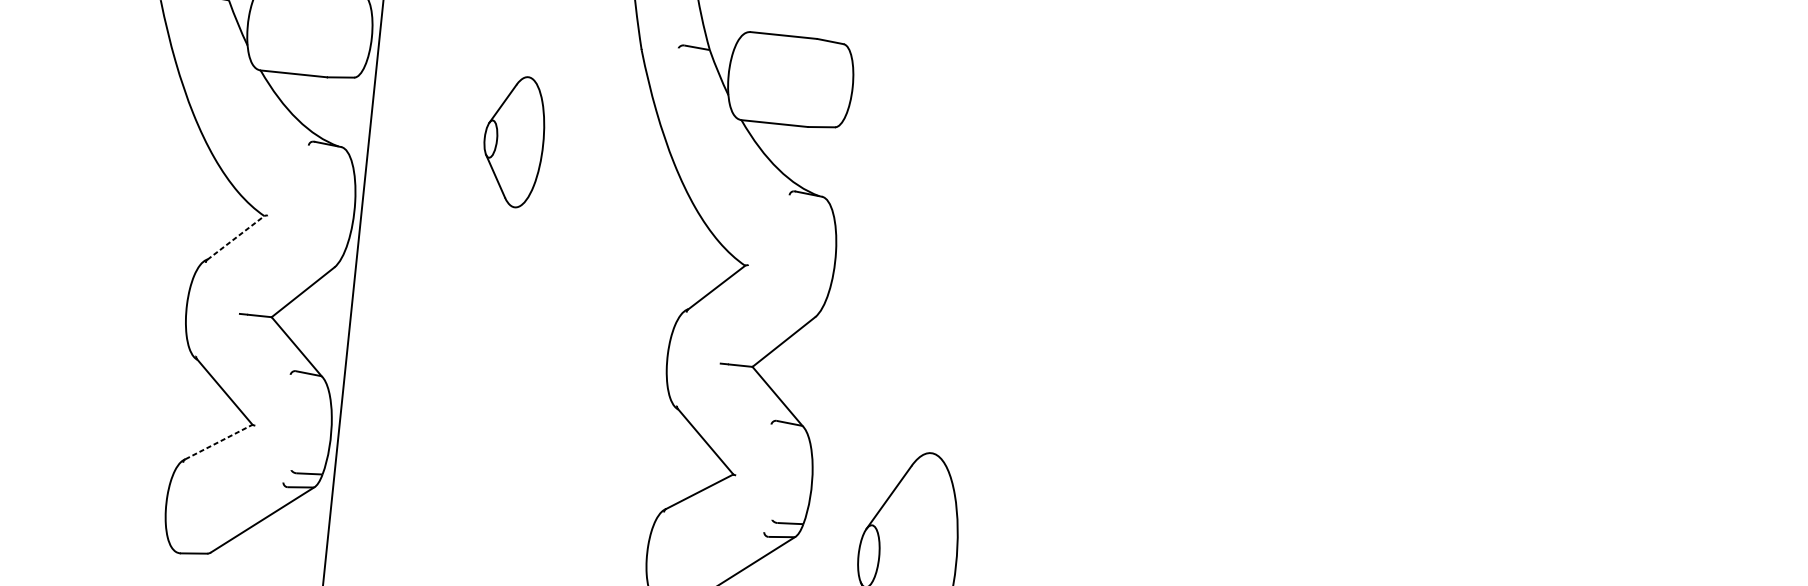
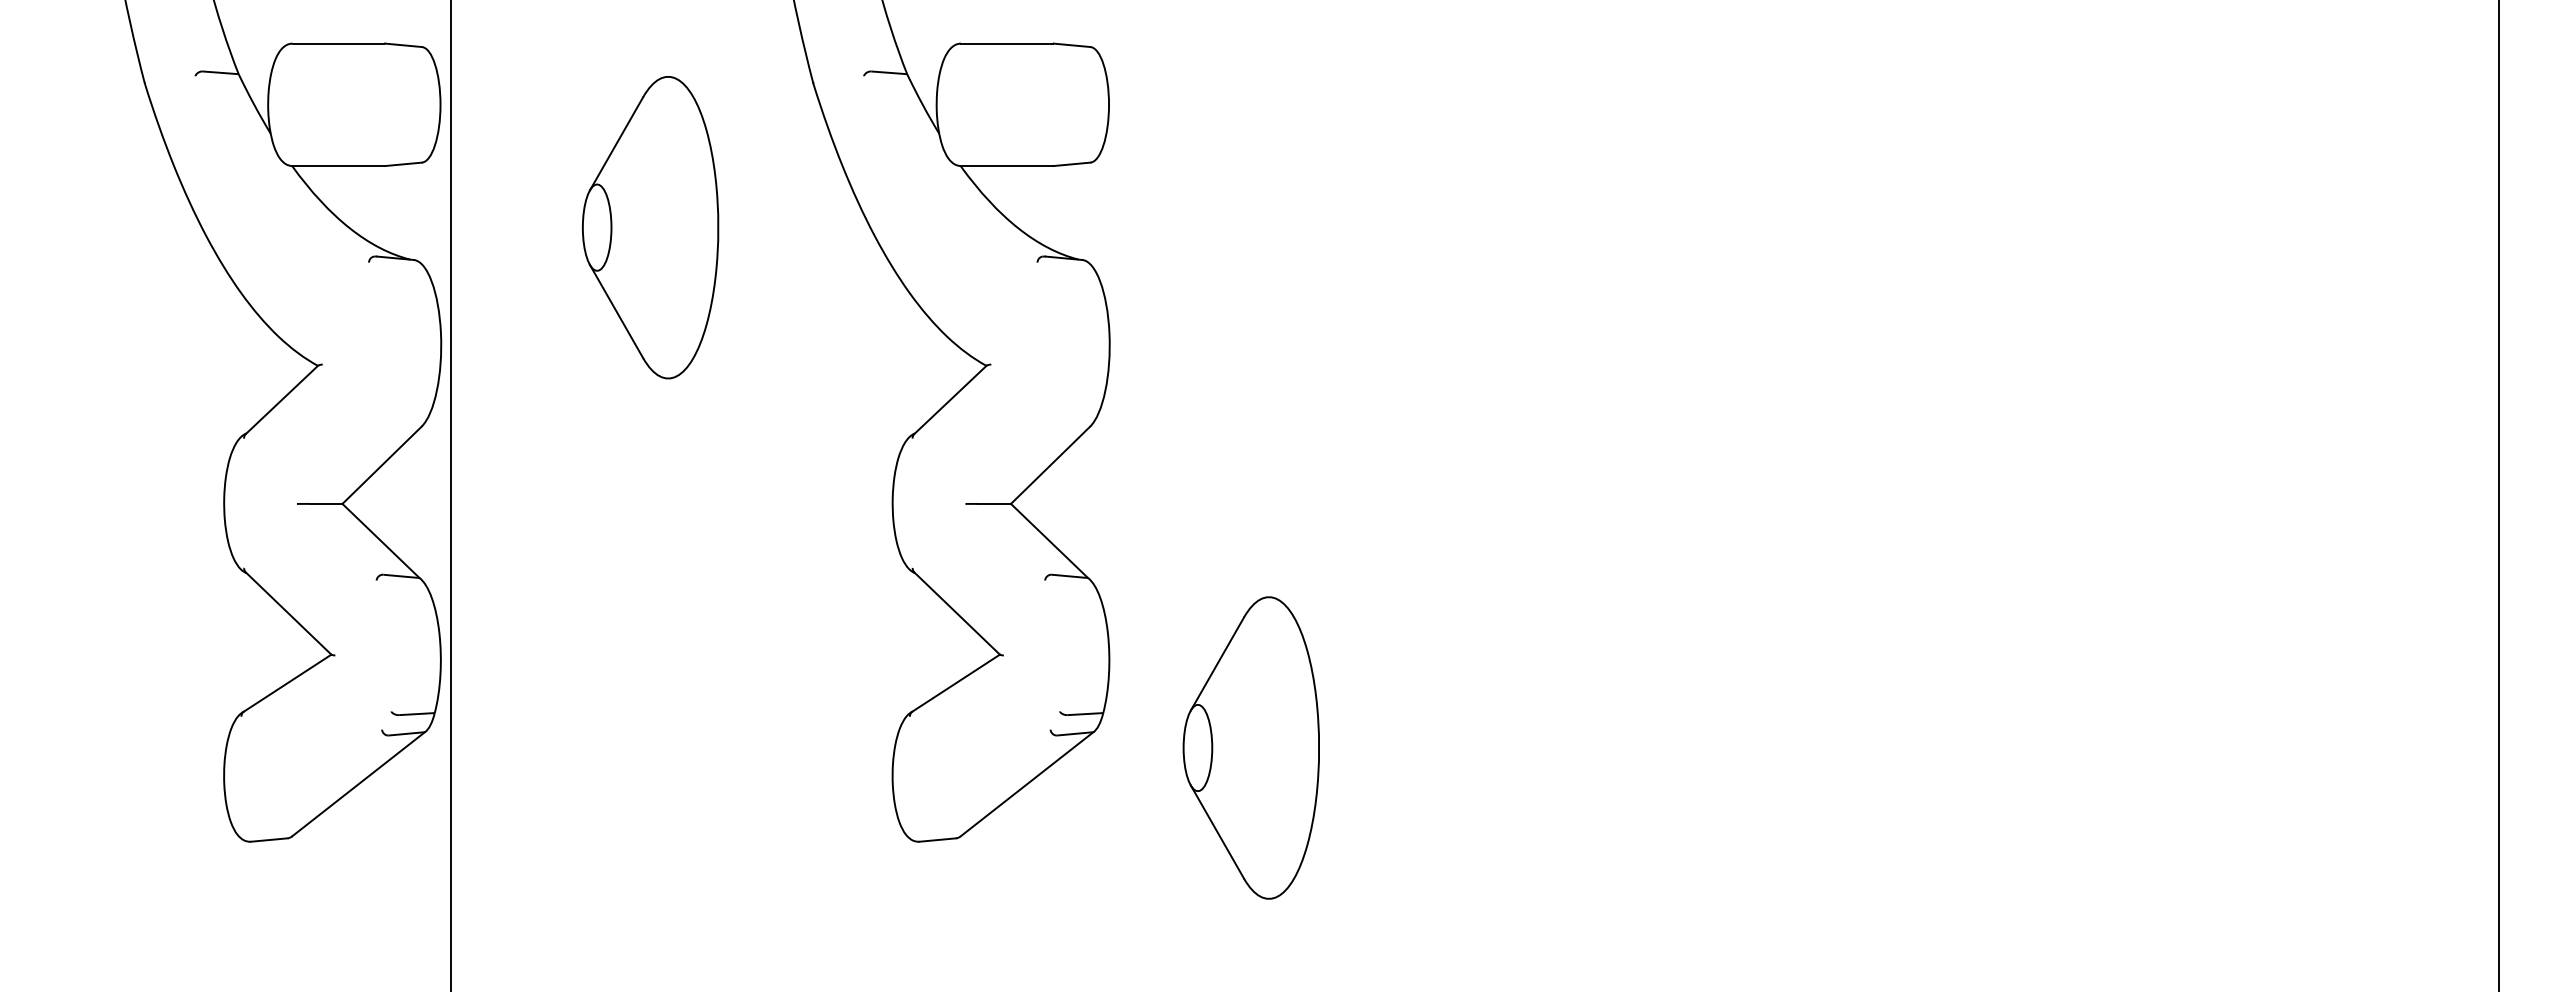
part: (513, 141) -> (650, 227), size x1.67
line: (235, 237) -> (281, 399), dashed -> solid
line: (219, 441) -> (288, 682), dashed -> solid

